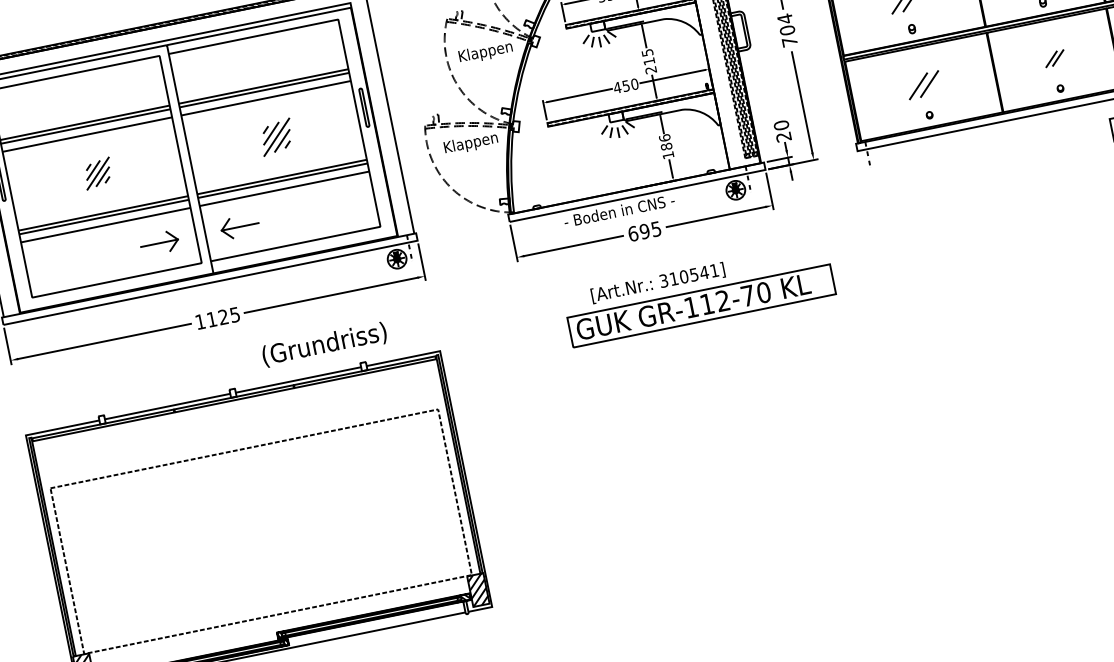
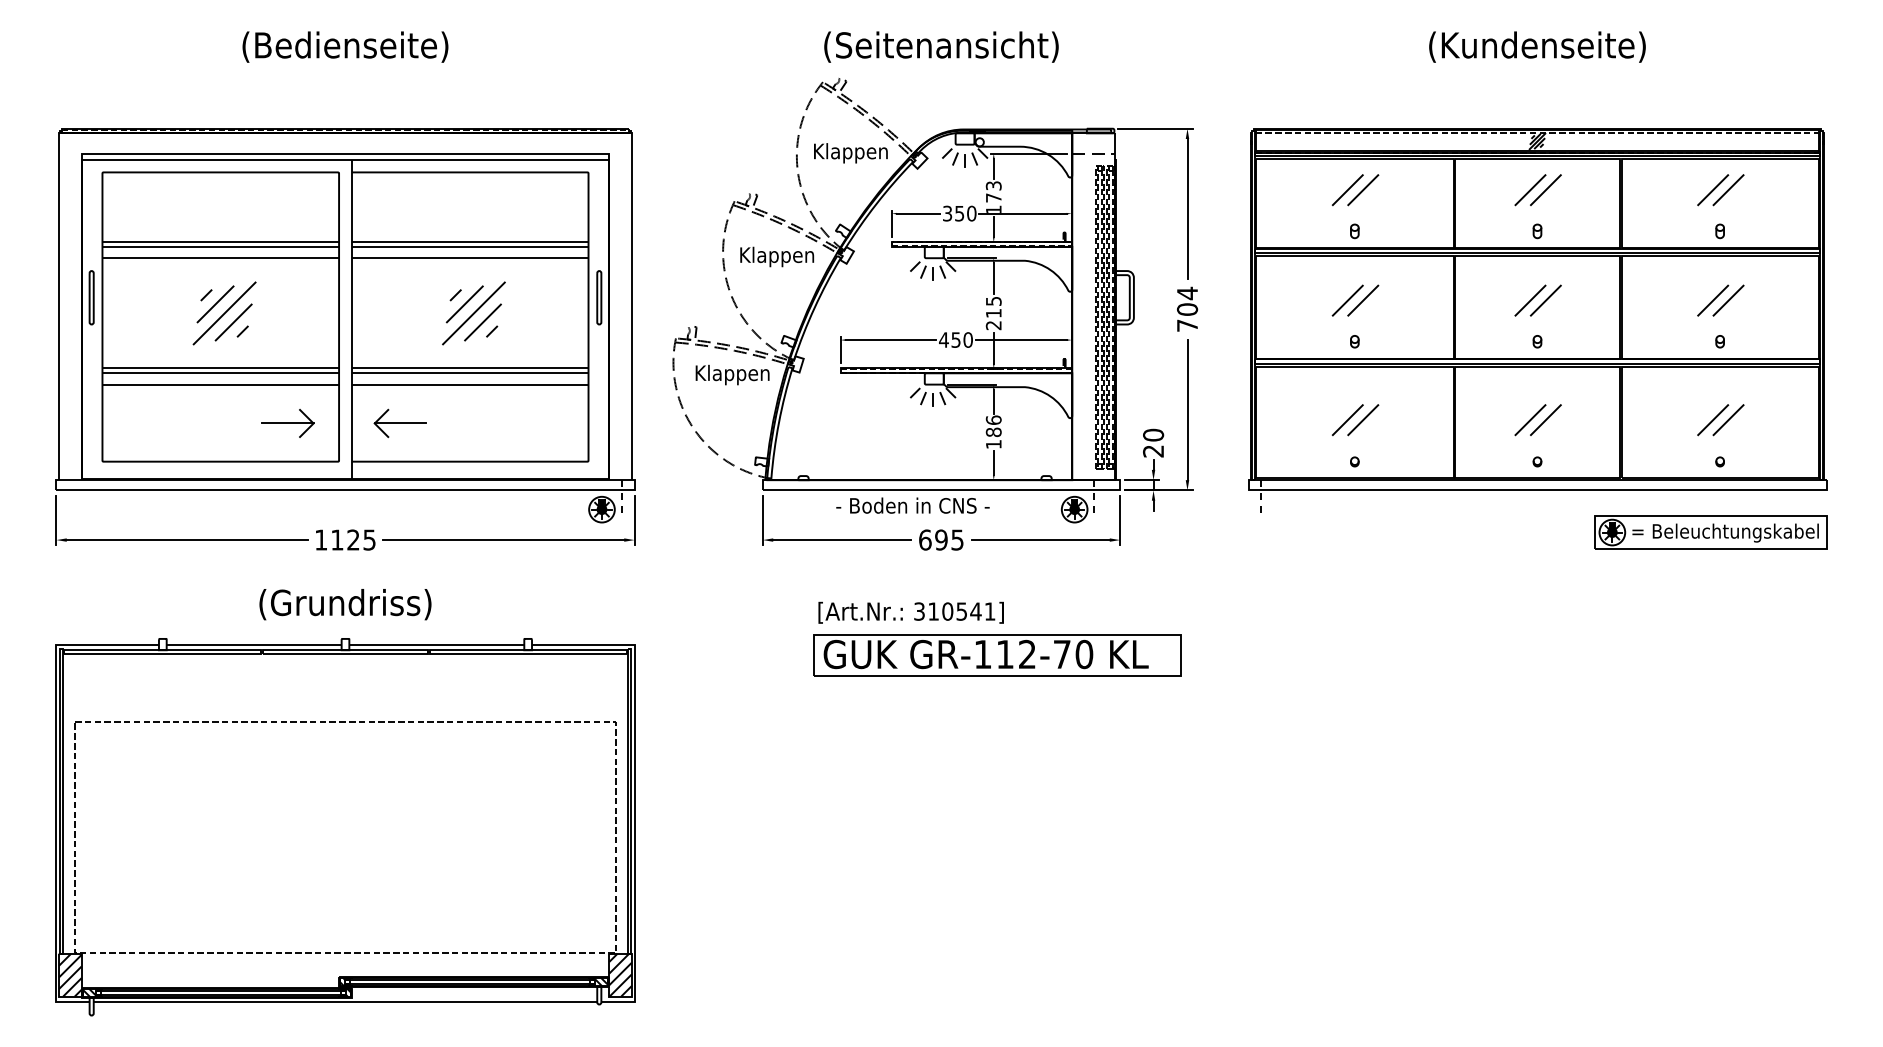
part: (1054, 58) -> (1537, 420), size x1.67
part: (276, 137) -> (473, 313), size x1.43
part: (98, 173) -> (224, 313), size x1.67
text: (657, 282) -> (910, 612), moved
text: (324, 344) -> (345, 604), moved

